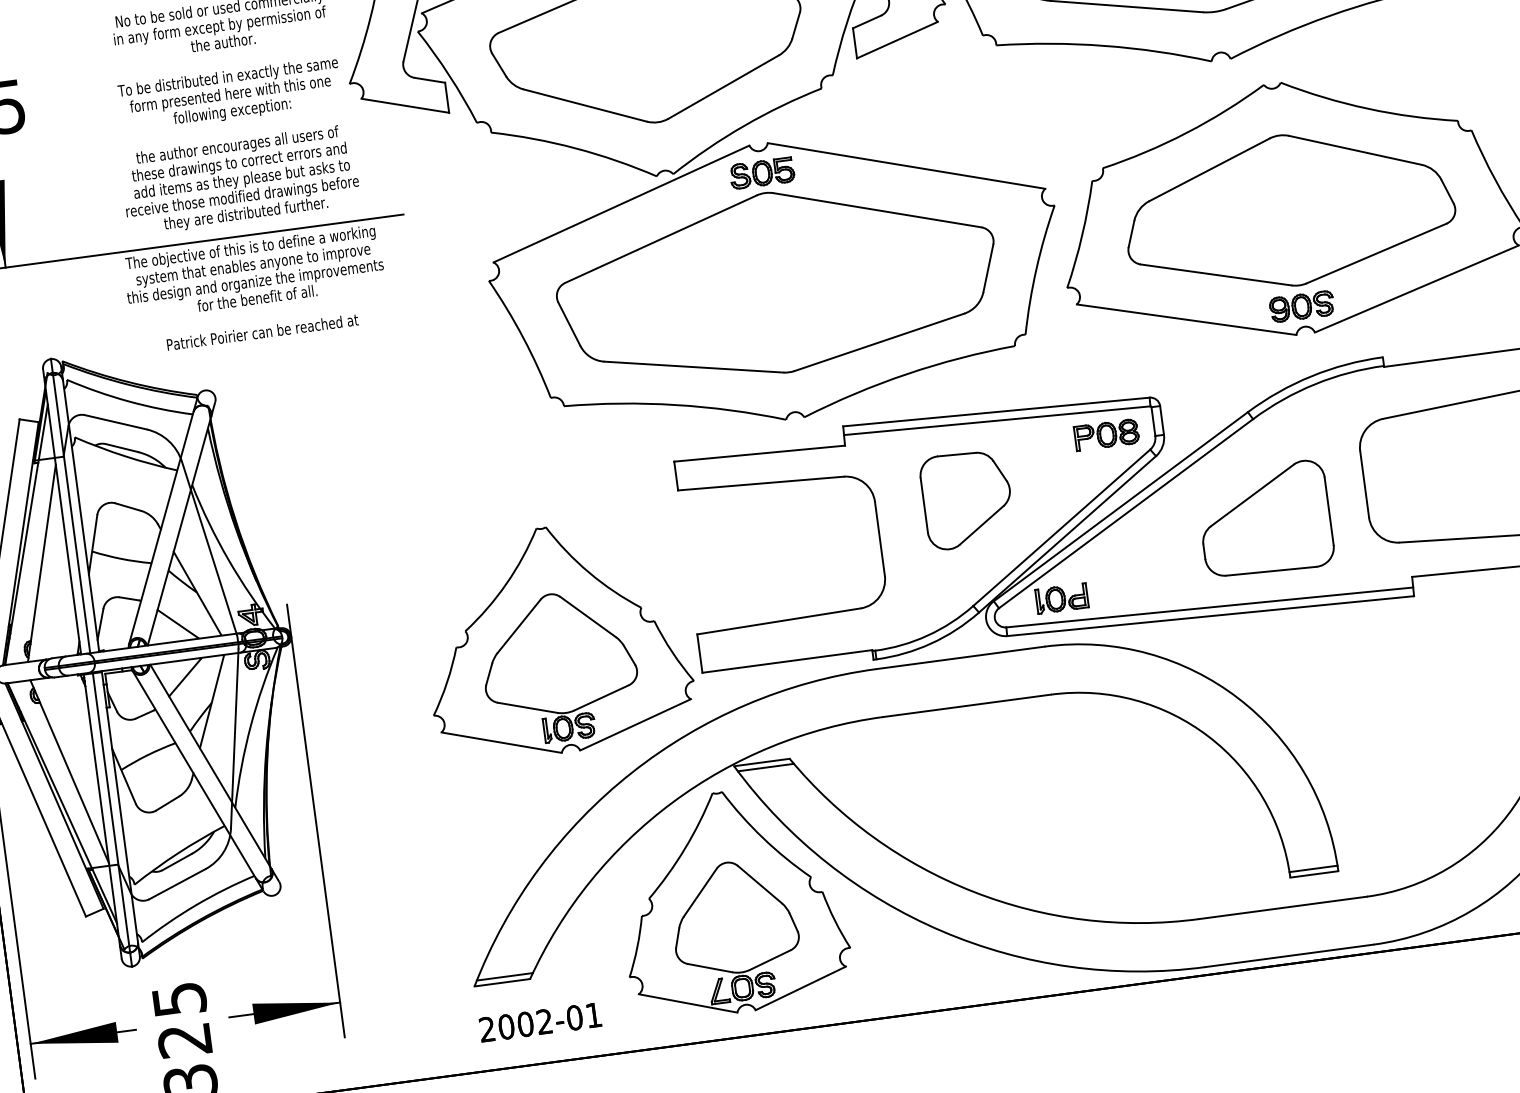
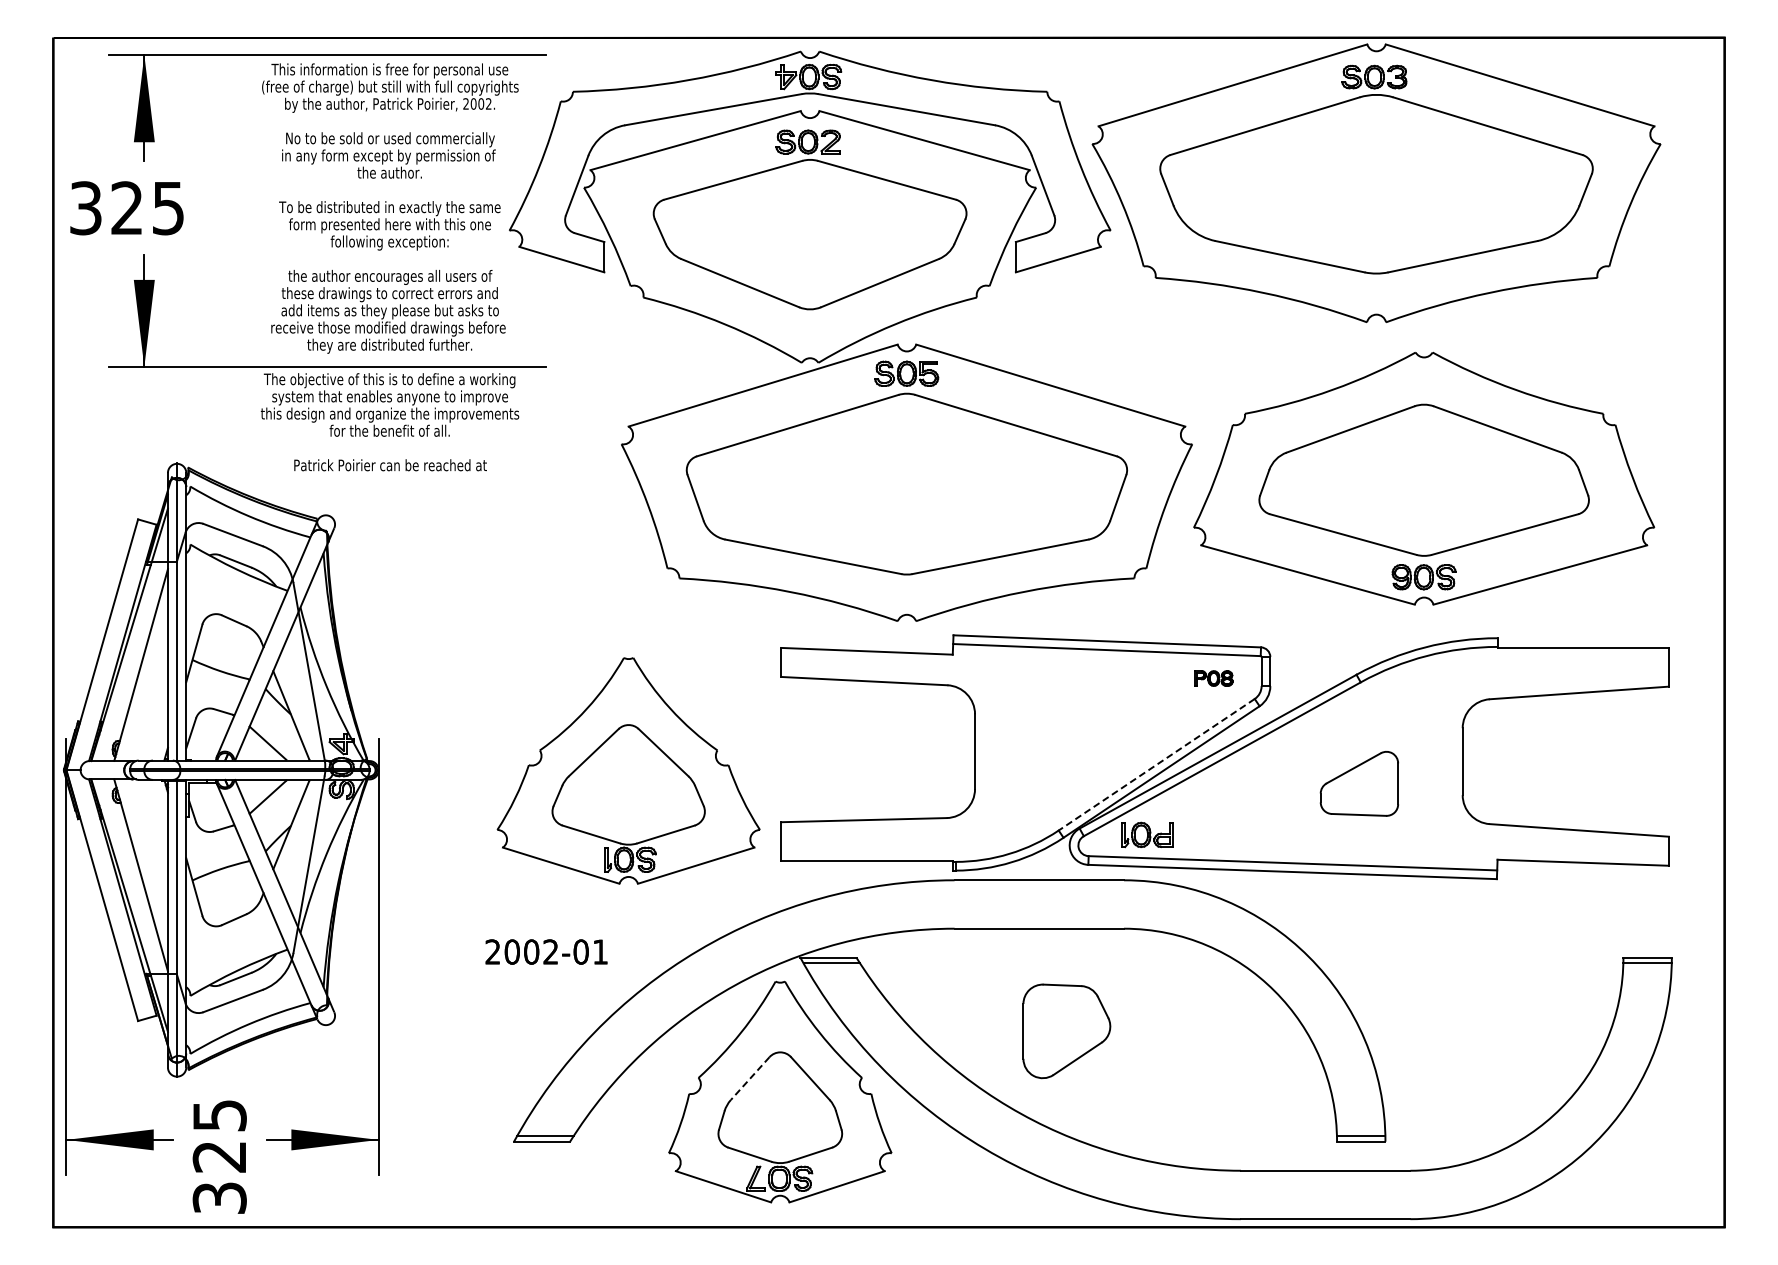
part: (1106, 434) -> (1213, 678), size x0.6
part: (966, 499) -> (1066, 1031), moved
part: (1265, 519) -> (1359, 783), size x0.6
line: (1061, 528) -> (1156, 765), solid -> dashed
part: (555, 639) -> (628, 770), moved
line: (700, 892) -> (750, 1078), solid -> dashed
text: (540, 1021) -> (546, 951), moved

